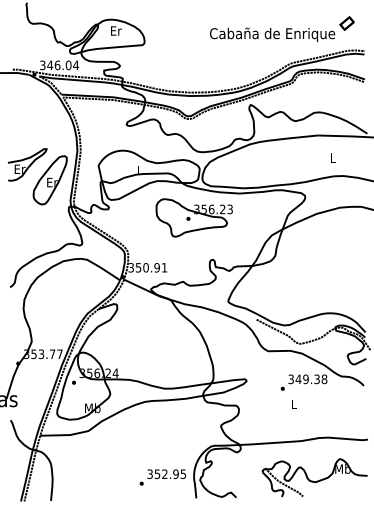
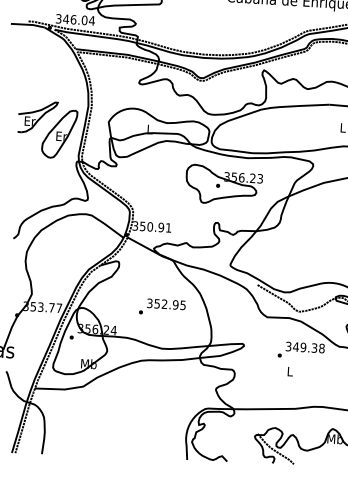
part: (193, 217) -> (223, 184), moved
text: (162, 477) -> (162, 307), moved

